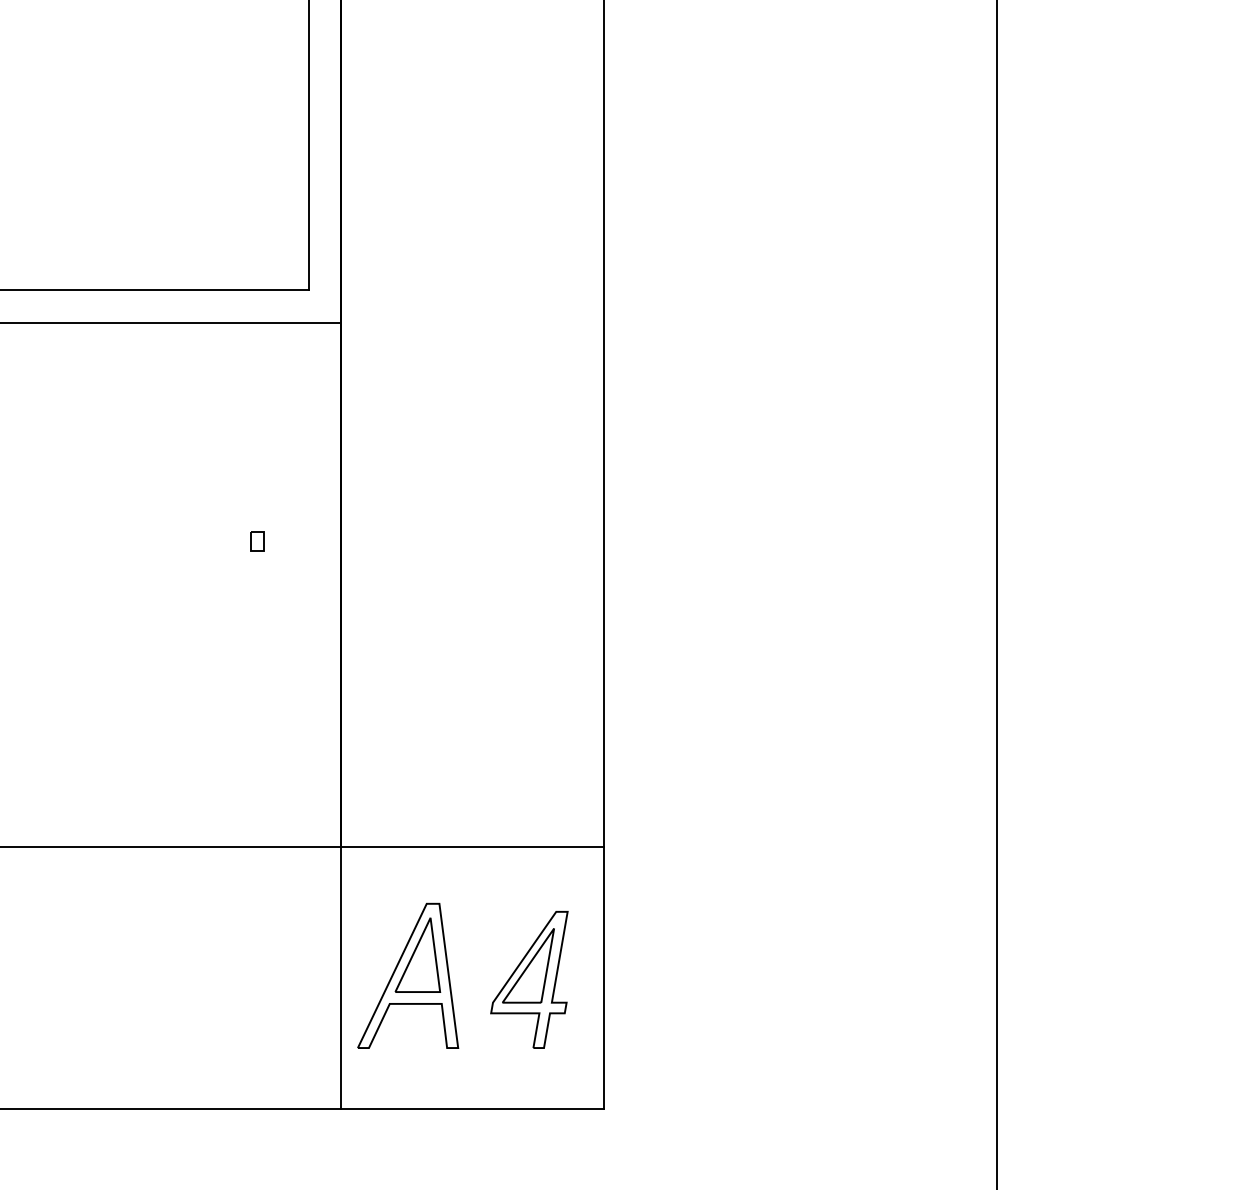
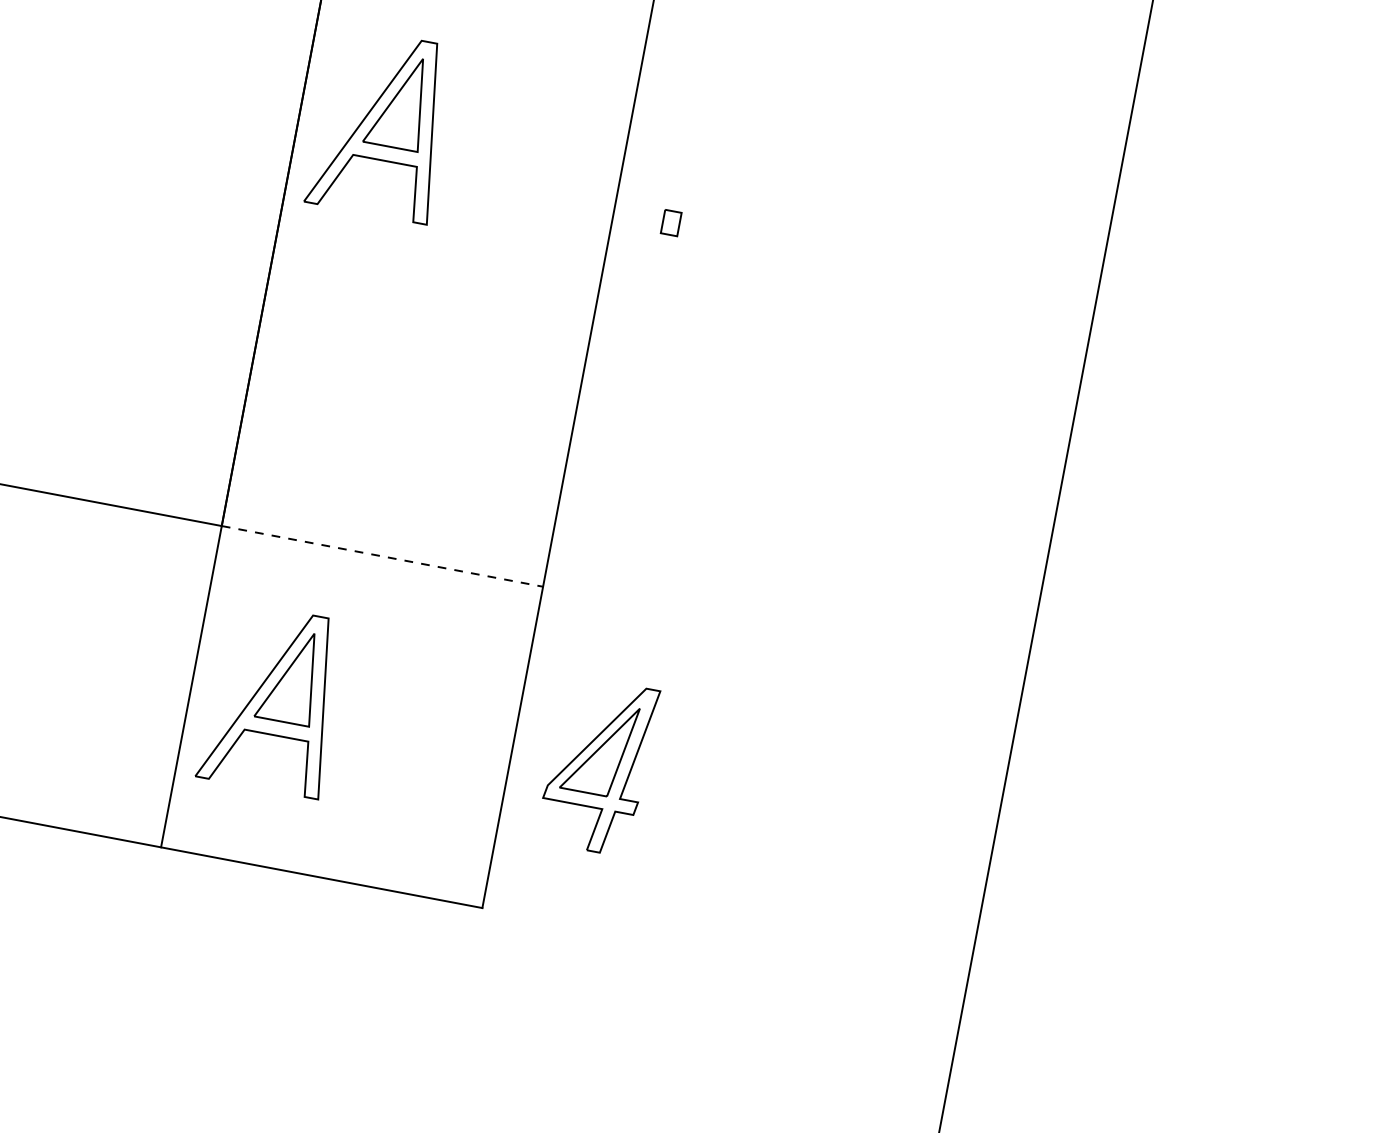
part: (408, 506) -> (382, 124), added
part: (257, 541) -> (671, 223), moved
line: (473, 846) -> (383, 556), solid -> dashed
part: (529, 979) -> (597, 765), moved

